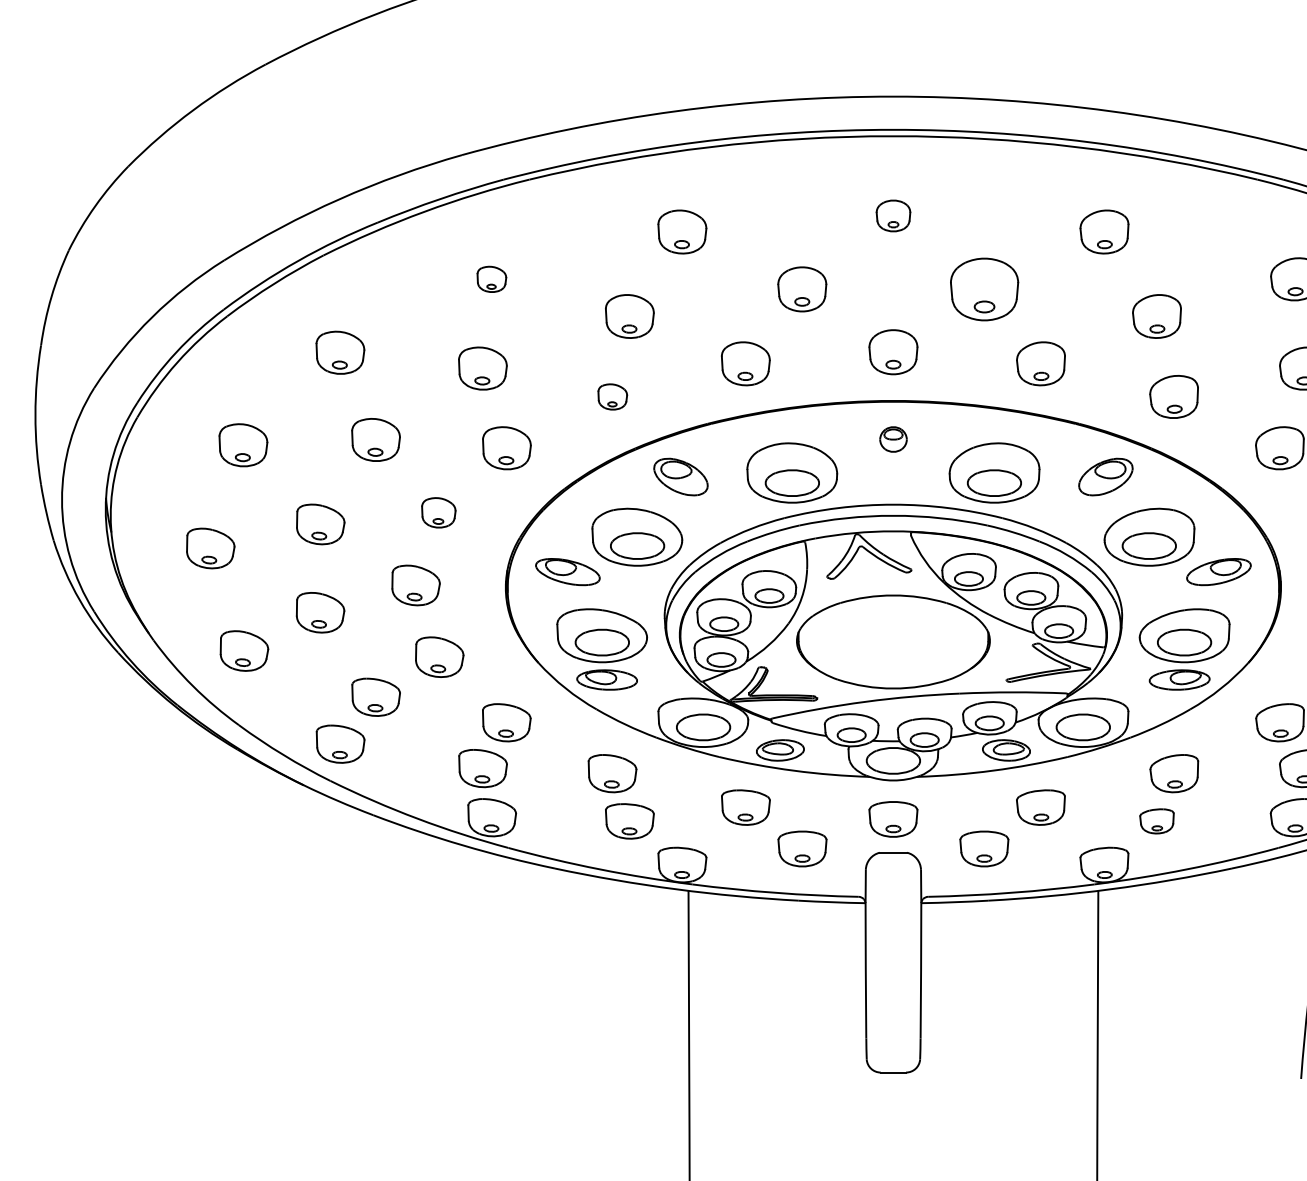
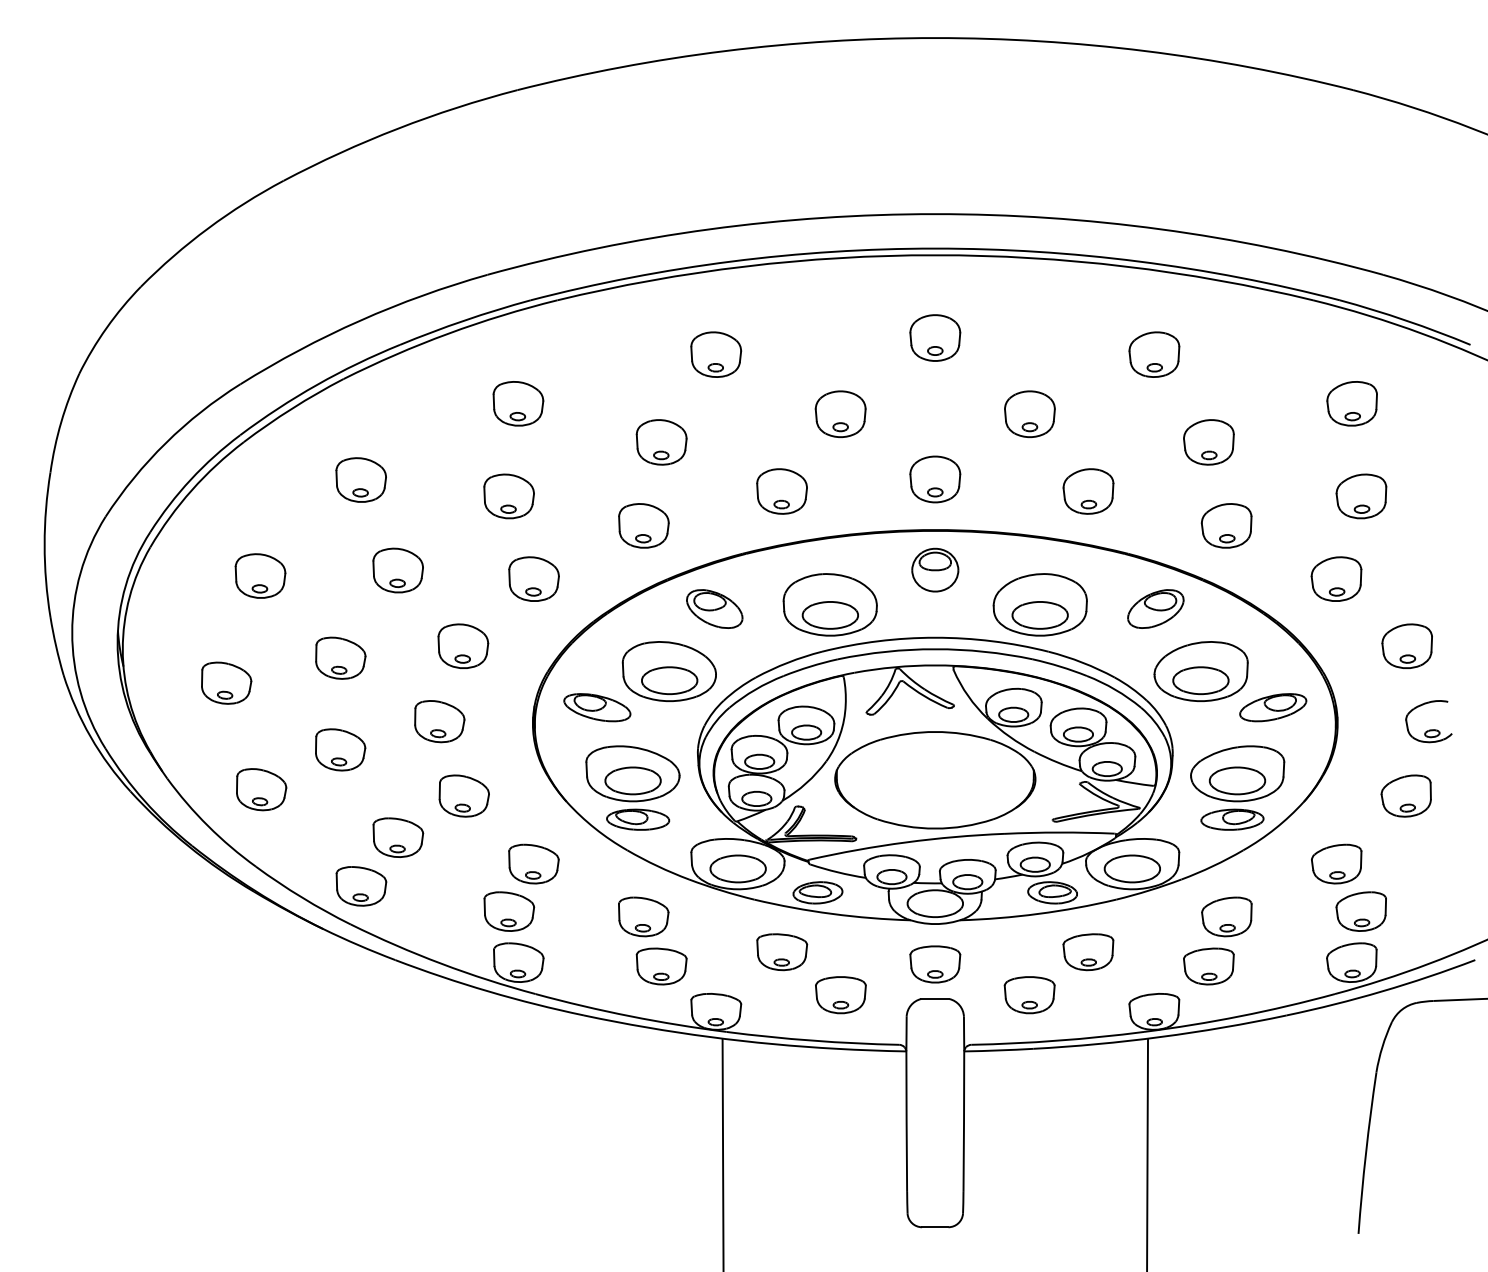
part: (893, 215) -> (935, 337), size x1.43
part: (491, 279) -> (518, 403), size x1.67
part: (984, 288) -> (1029, 413), size x0.71
part: (612, 396) -> (643, 525), size x1.67
part: (893, 438) -> (935, 569), size x1.67
part: (438, 512) -> (463, 645), size x1.43
part: (1156, 821) -> (1208, 966), size x1.43

